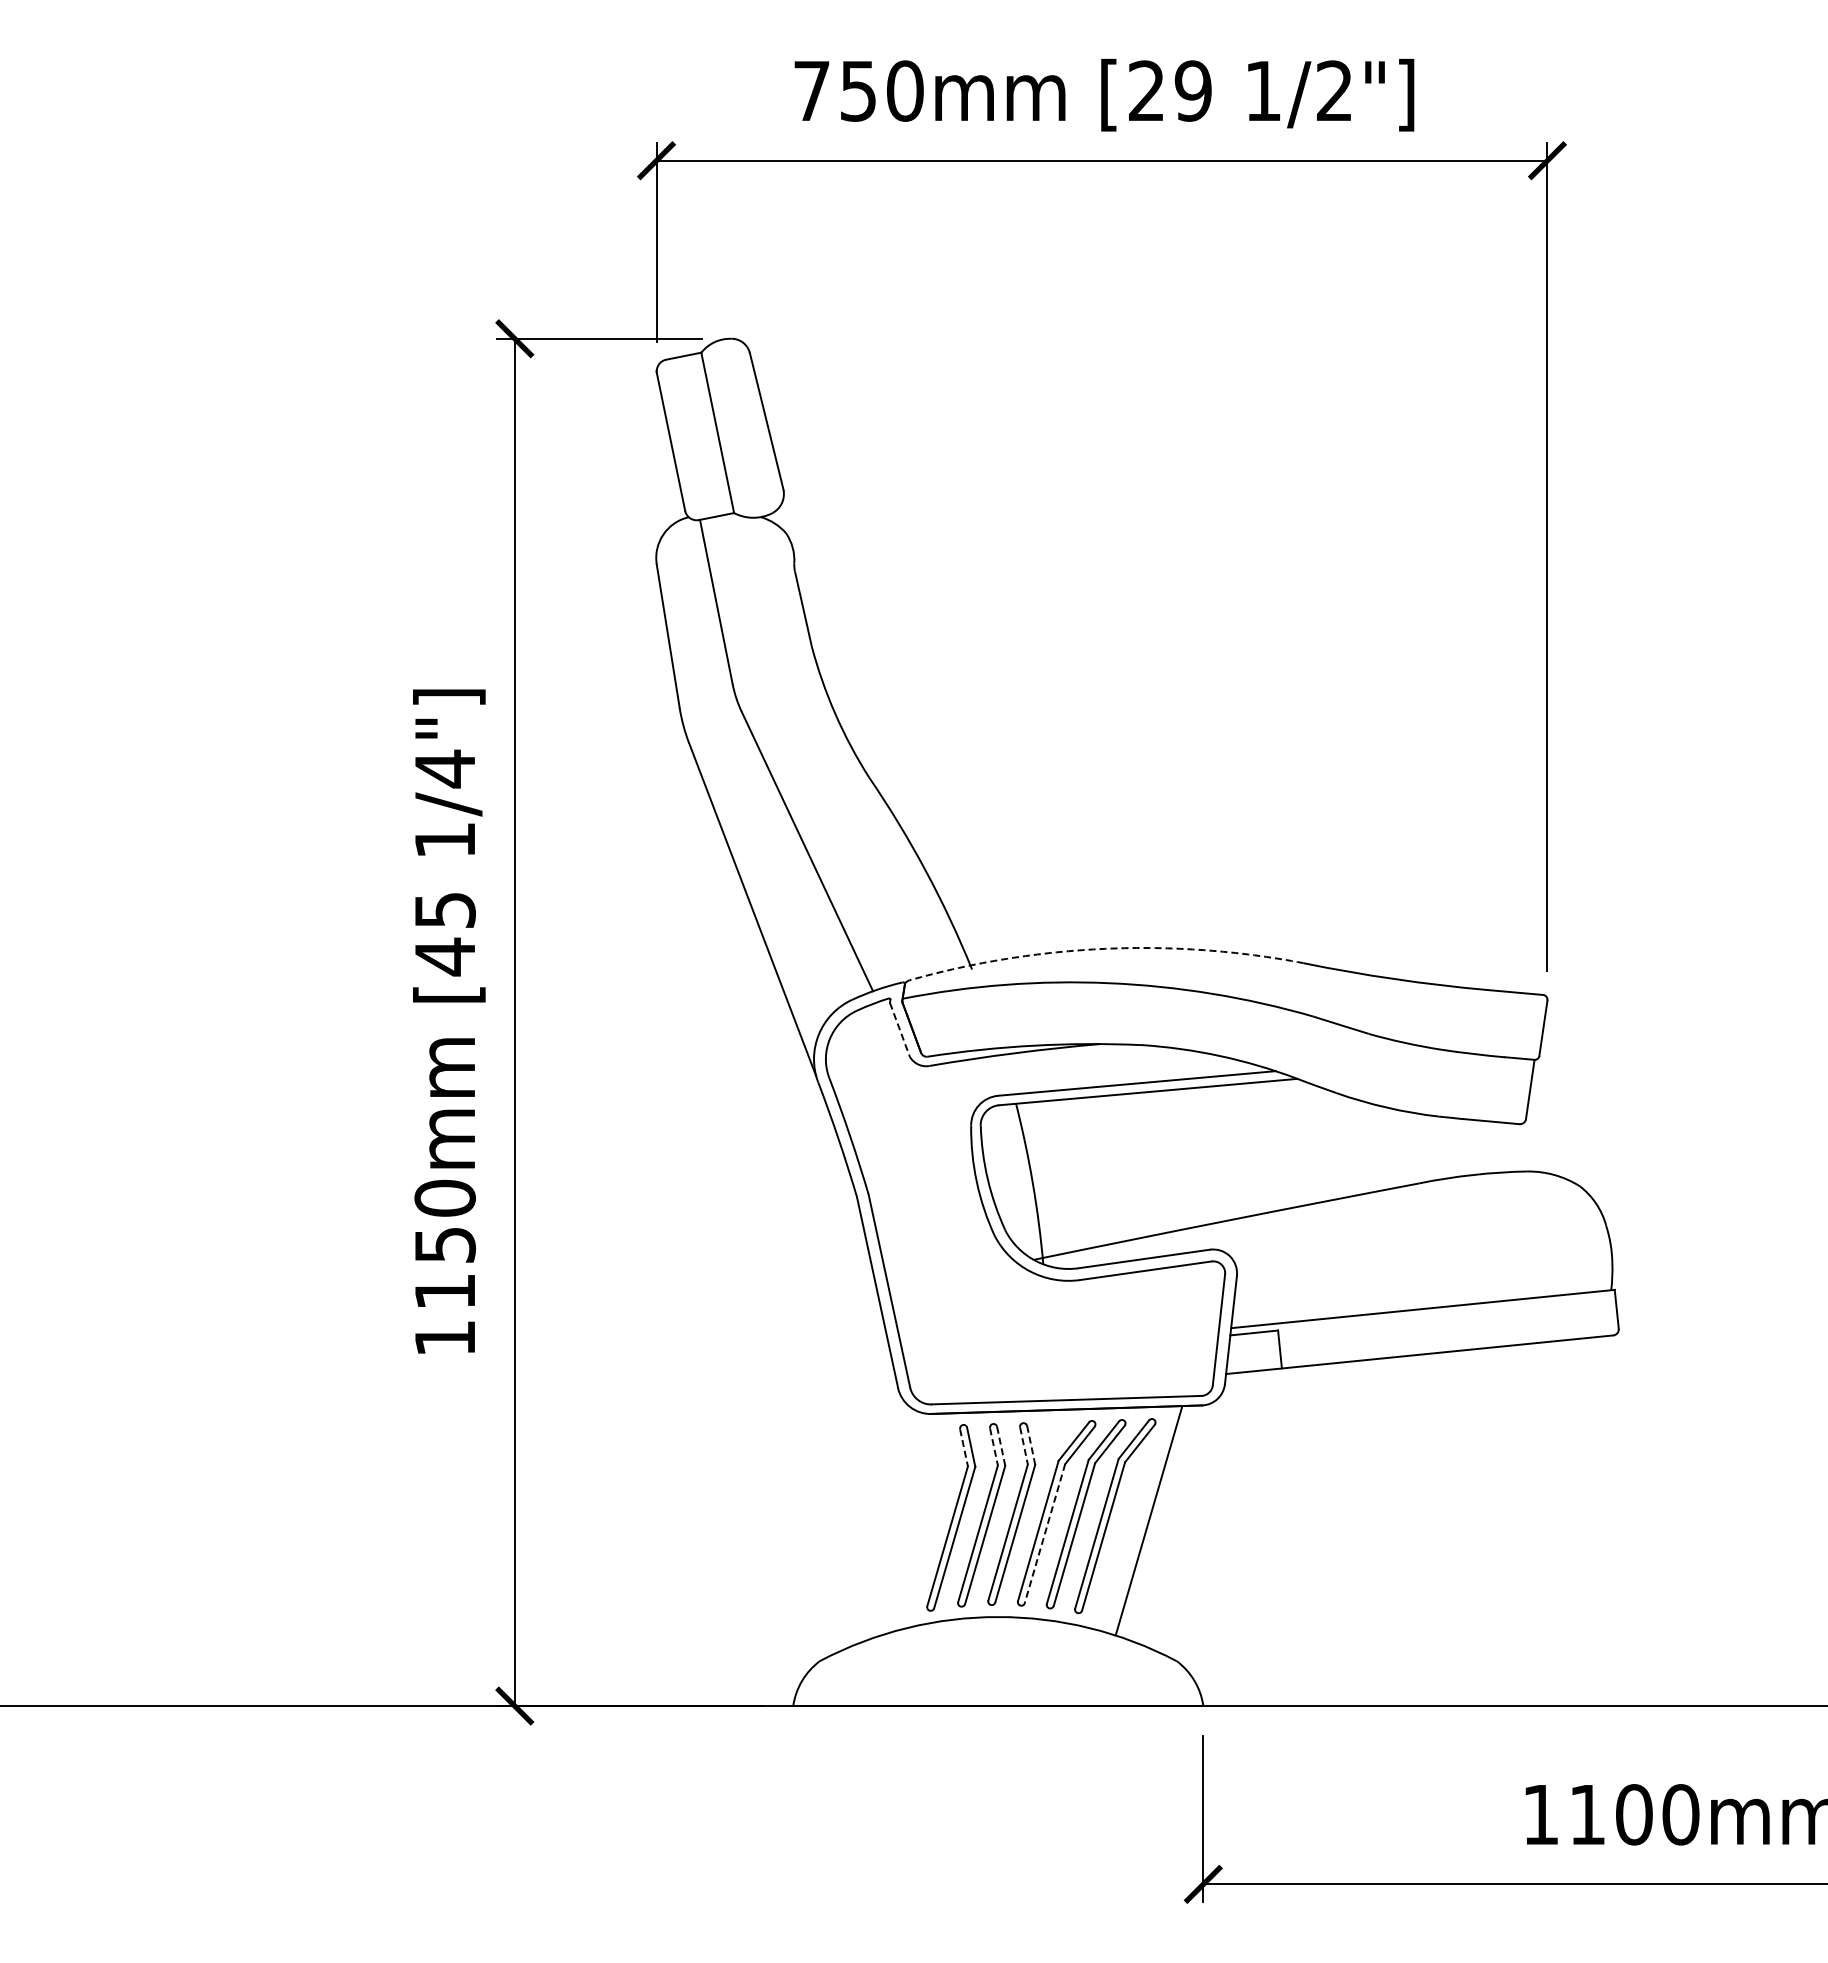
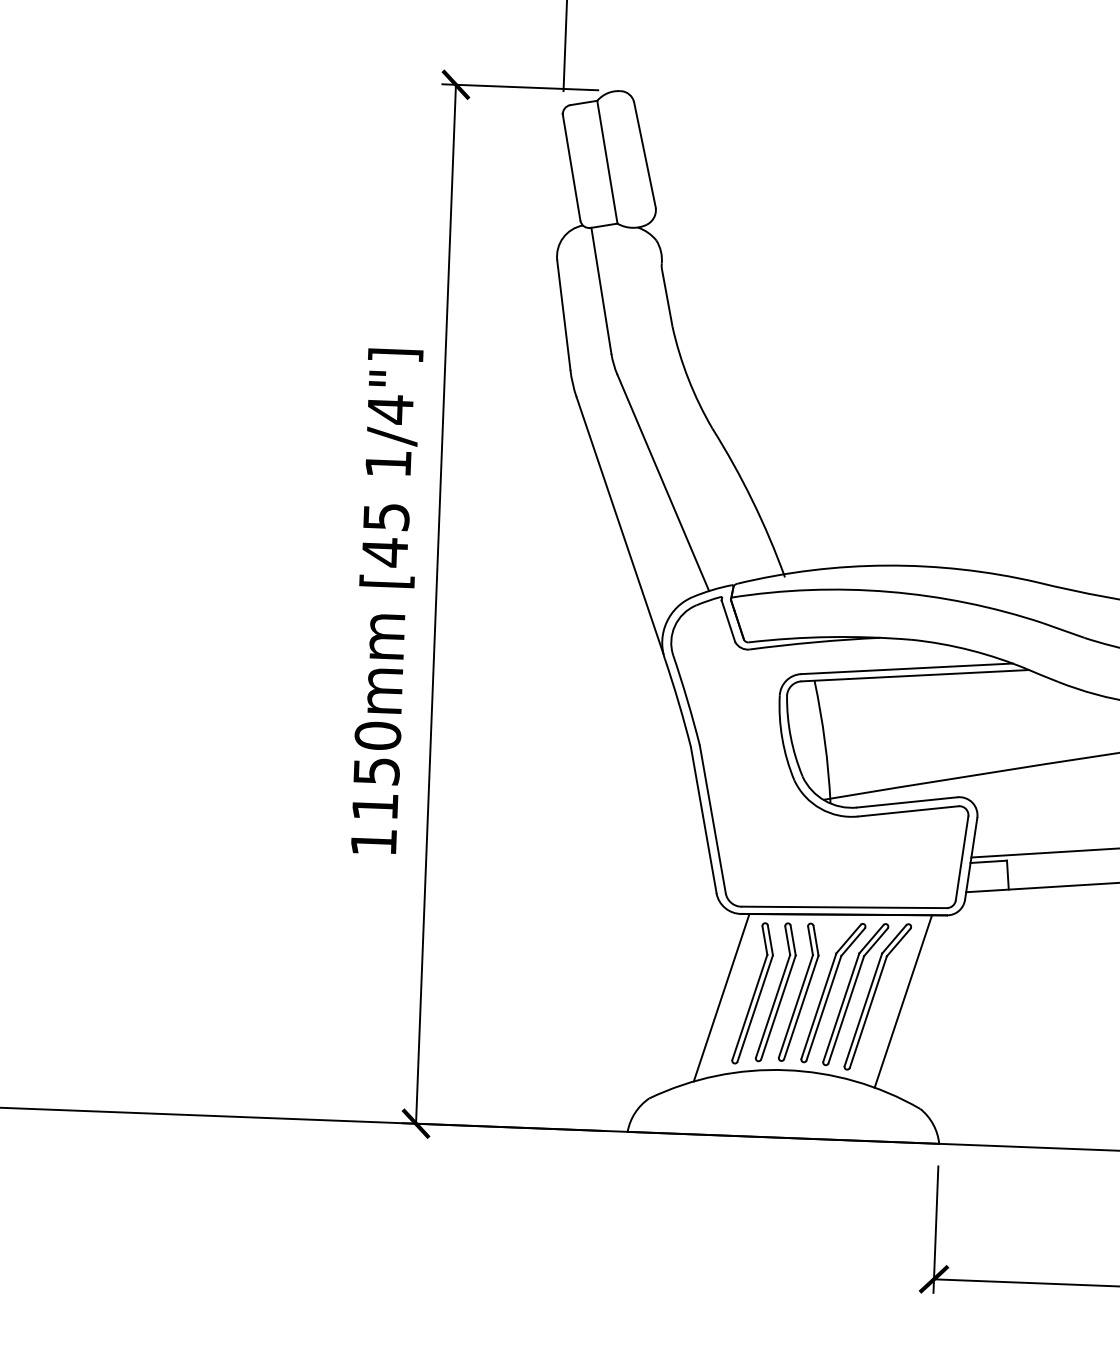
arc: (1105, 948) -> (886, 565), dashed -> solid
line: (899, 1029) -> (728, 620), dashed -> solid
line: (1024, 1445) -> (810, 940), dashed -> solid
line: (1031, 1445) -> (816, 940), dashed -> solid
line: (993, 1446) -> (787, 940), dashed -> solid
line: (1001, 1446) -> (793, 940), dashed -> solid
line: (964, 1447) -> (765, 940), dashed -> solid
line: (909, 1524) -> (721, 997), added
line: (1044, 1534) -> (823, 1008), dashed -> solid

